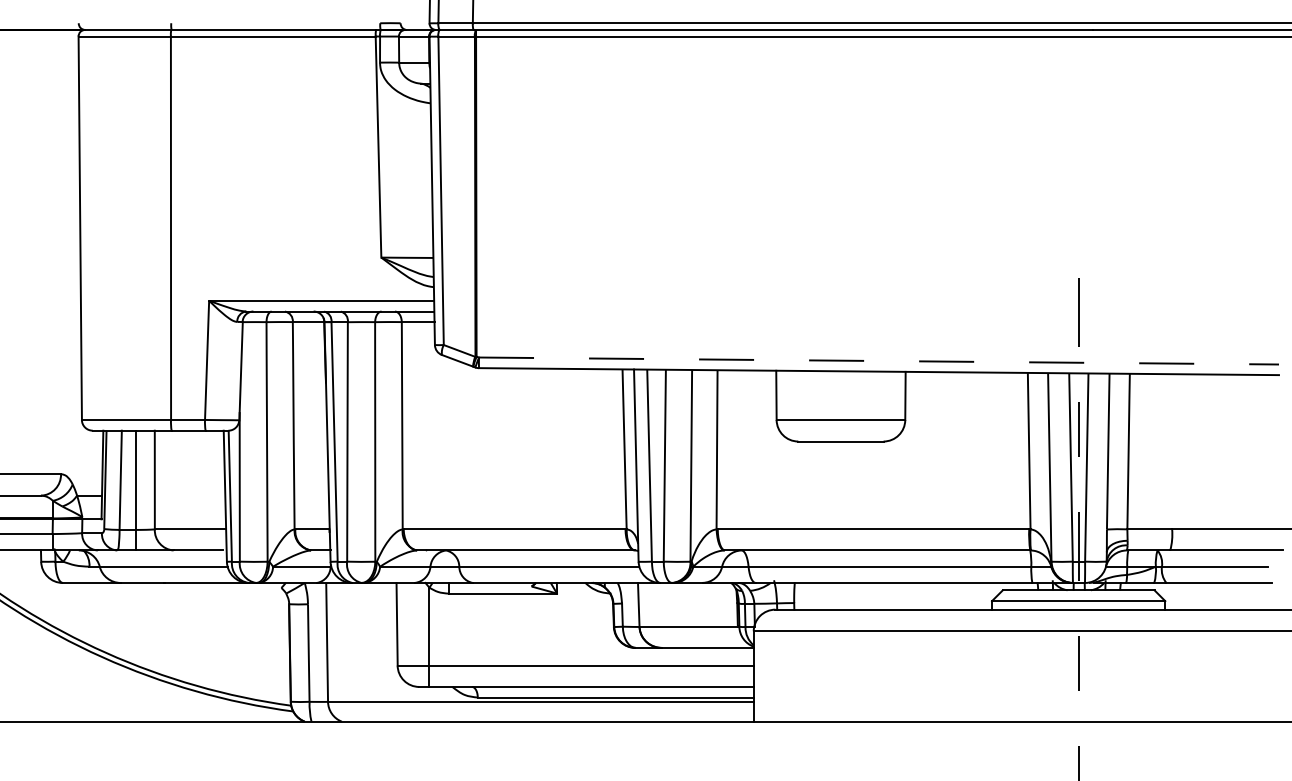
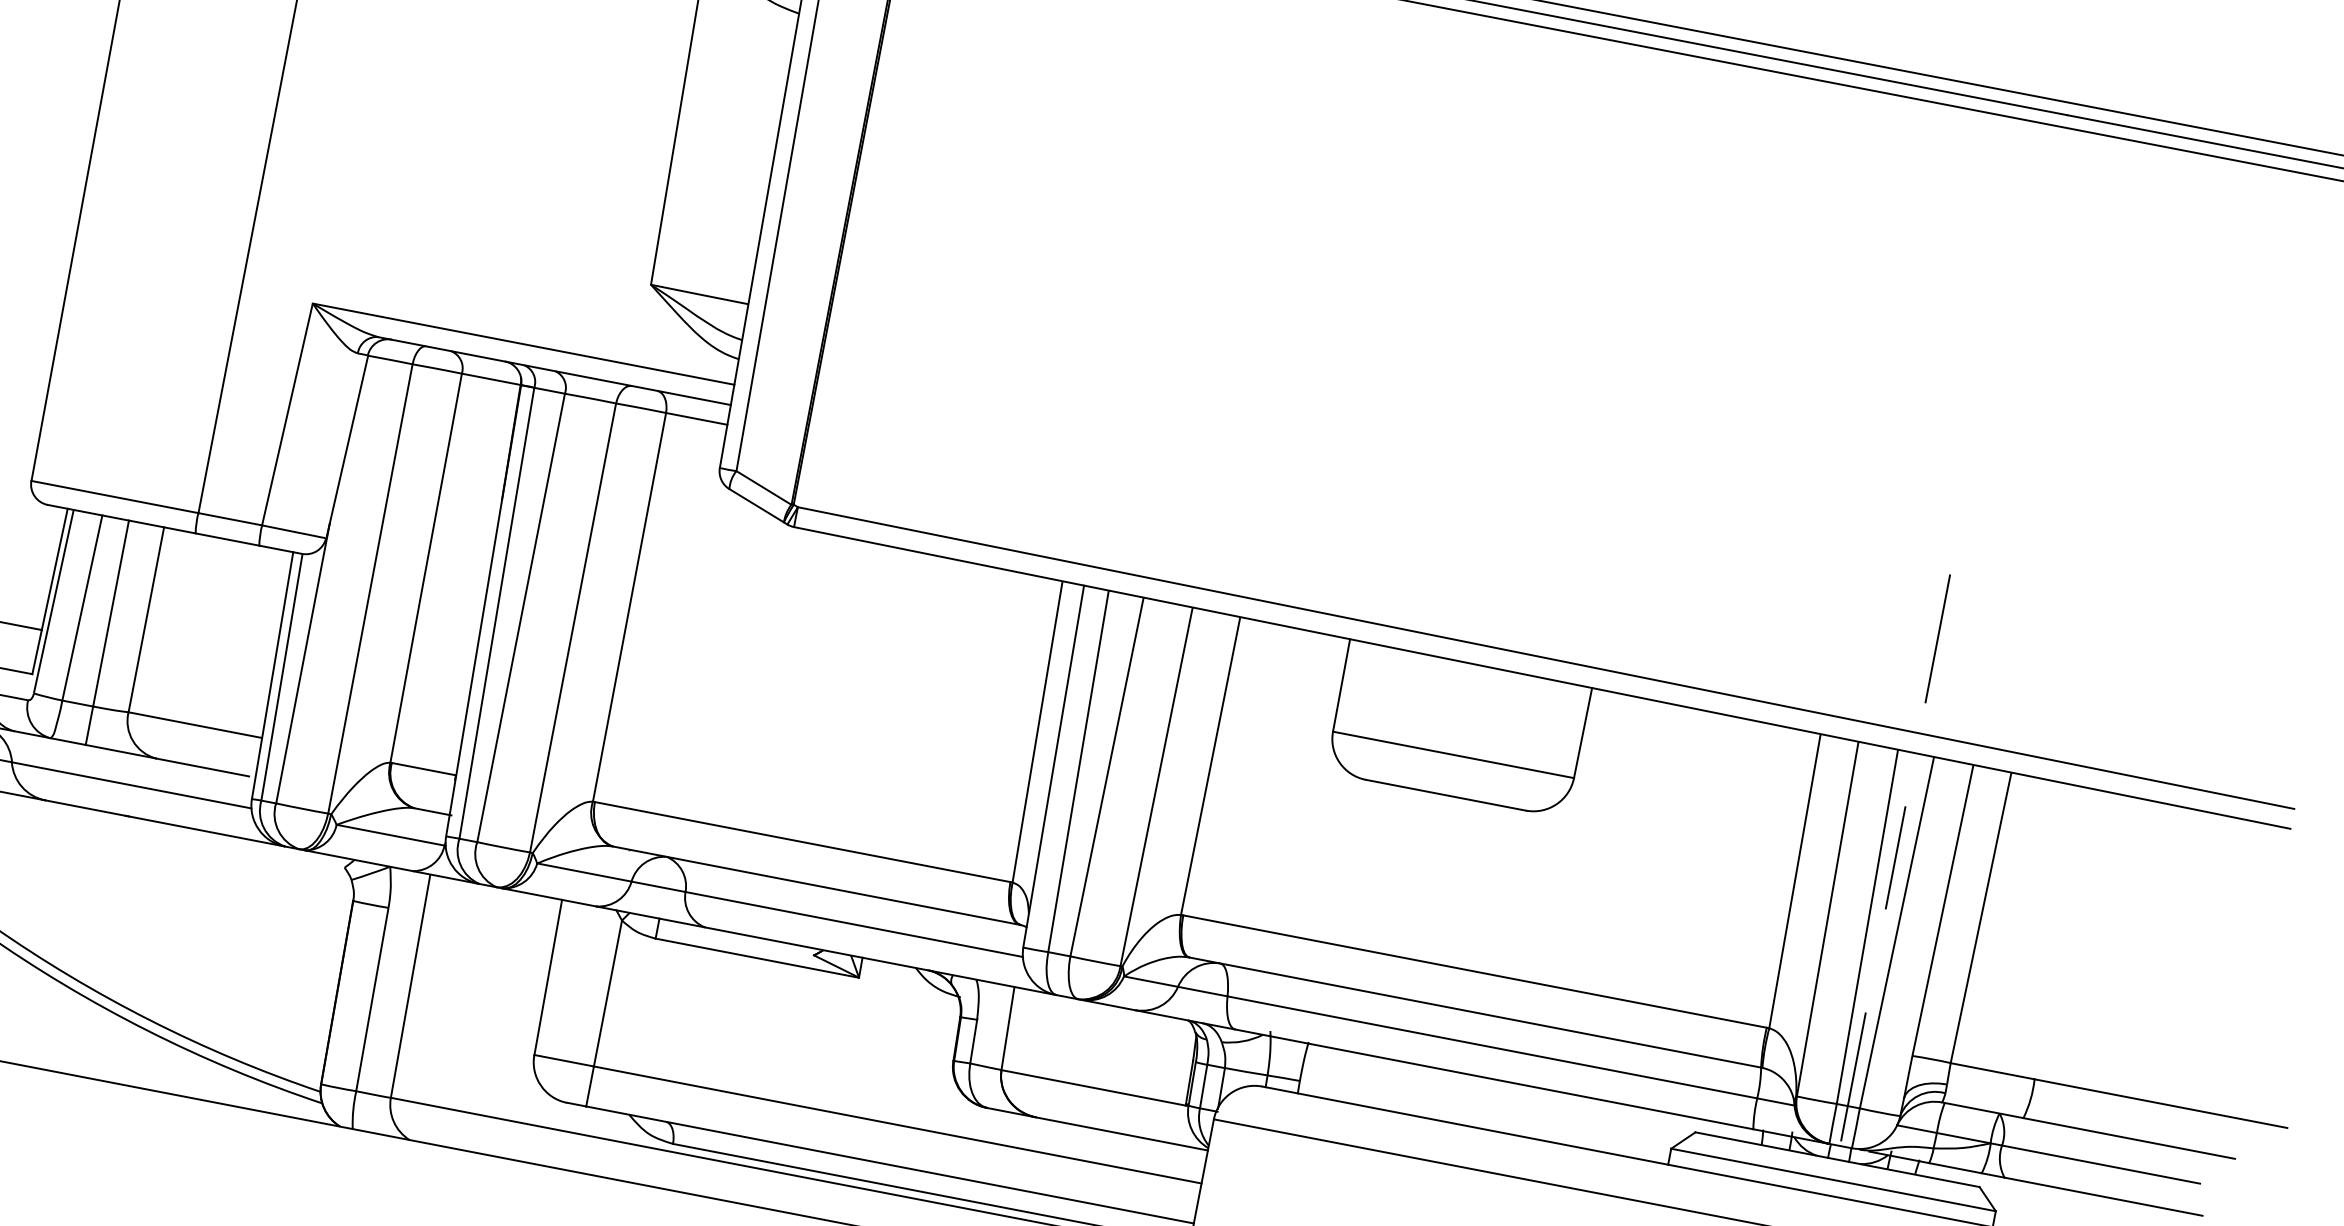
line: (879, 361) -> (1546, 659), dashed -> solid

